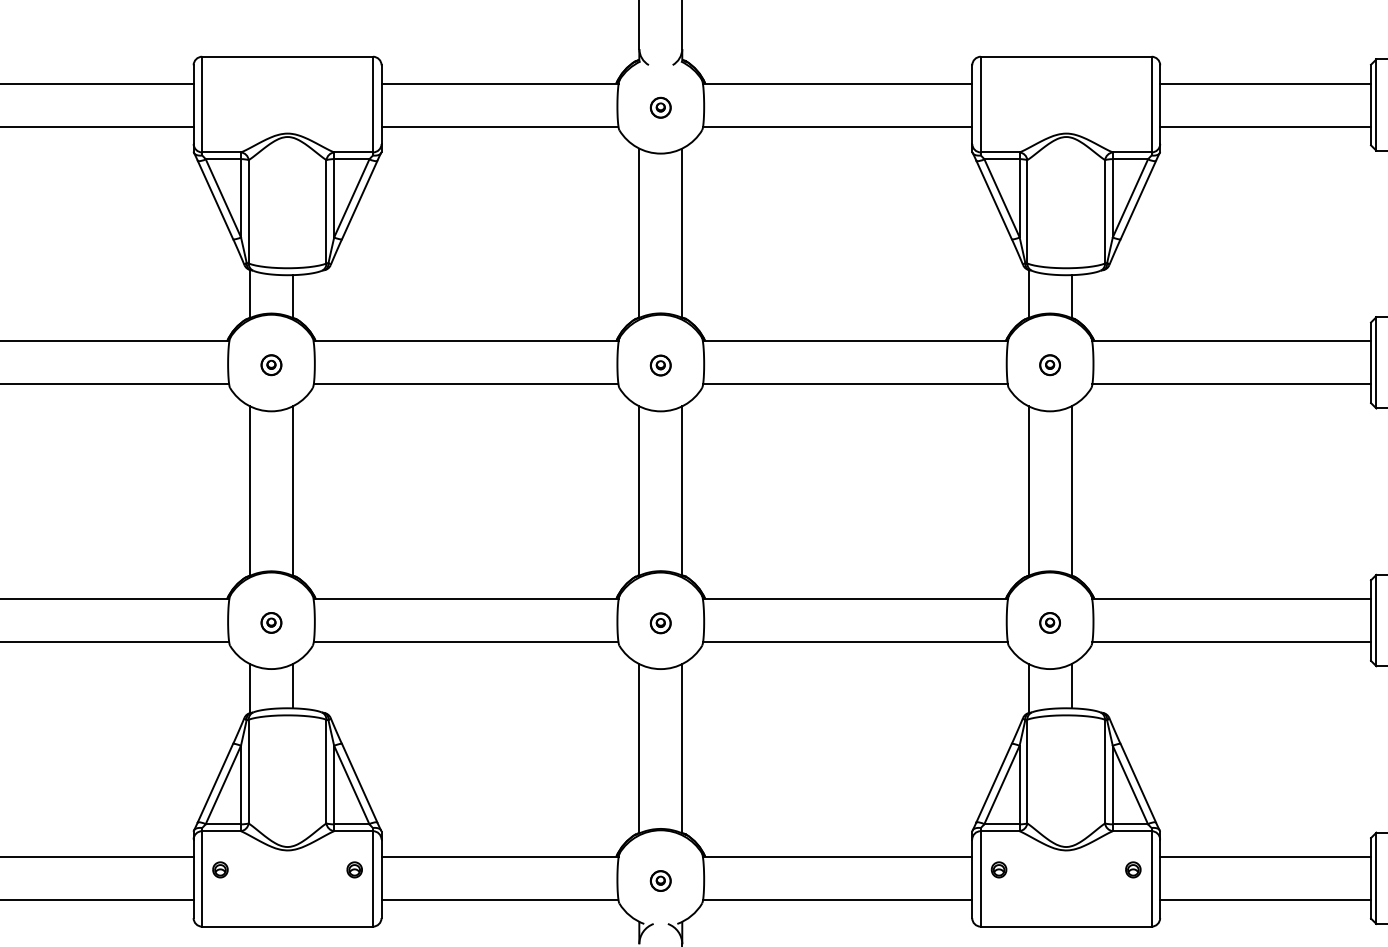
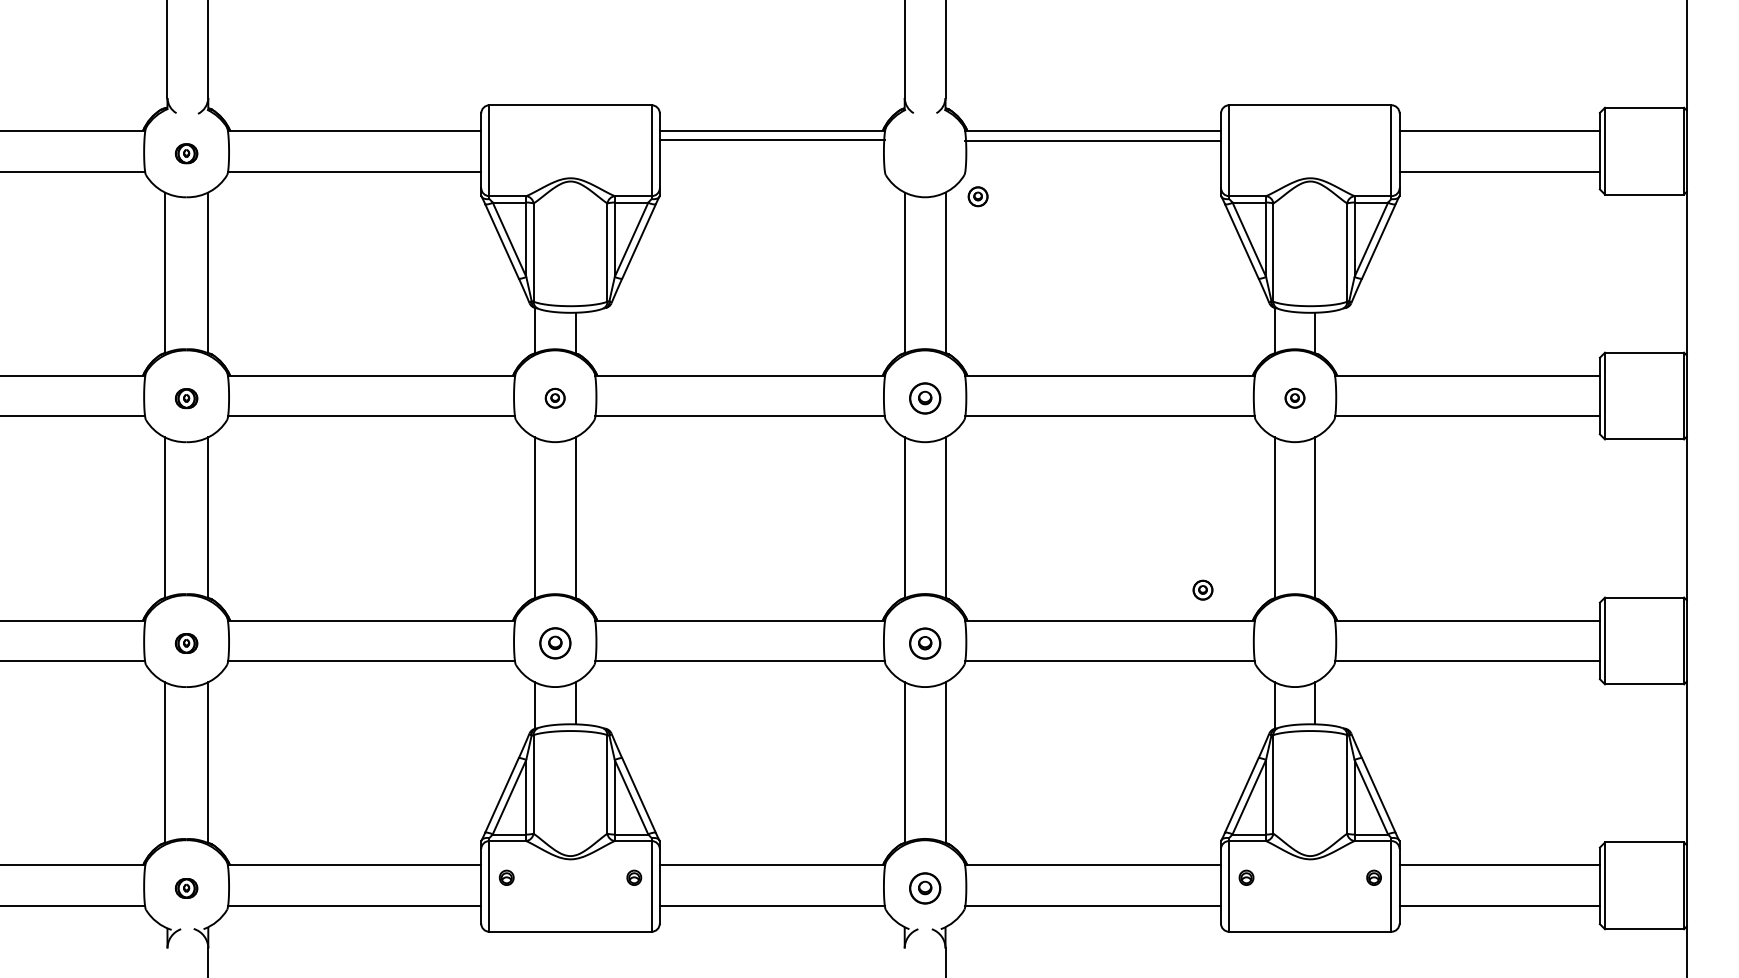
part: (660, 107) -> (977, 196), moved
line: (499, 126) -> (771, 139), moved
line: (838, 126) -> (1093, 140), moved
part: (660, 365) -> (924, 398), size x1.6
part: (270, 622) -> (554, 642), size x1.6
part: (1049, 622) -> (1202, 589), moved
part: (660, 623) -> (924, 643), size x1.6
part: (660, 881) -> (924, 888), size x1.6

